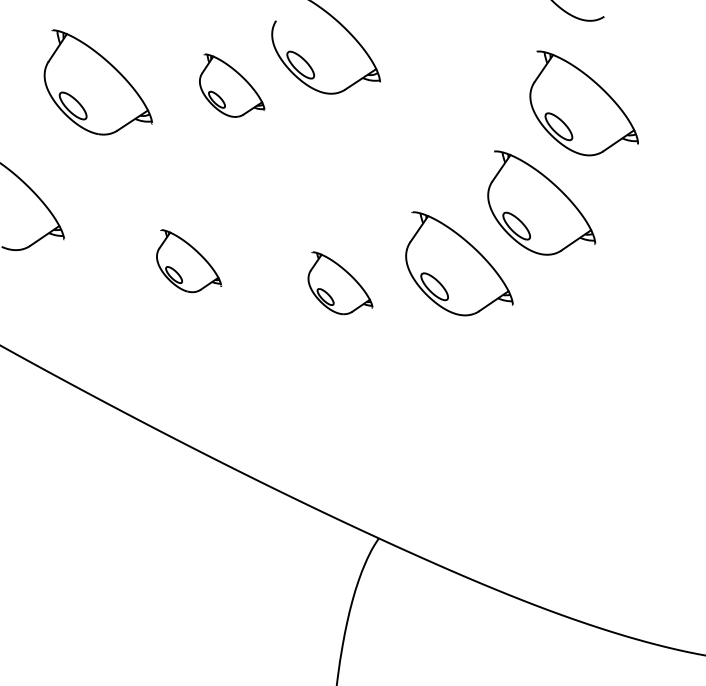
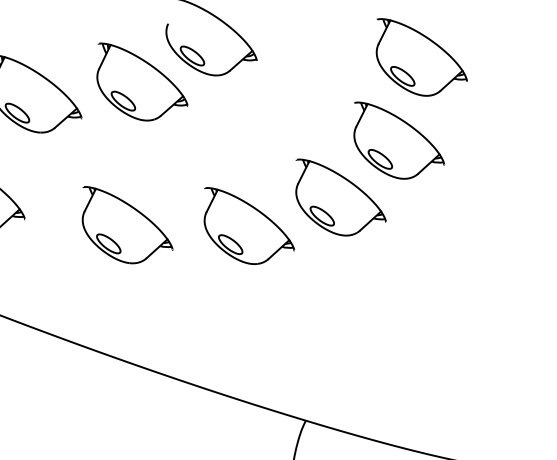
part: (231, 85) -> (140, 79), size x1.67
part: (188, 260) -> (125, 222), size x1.67
part: (340, 282) -> (247, 223), size x1.67

